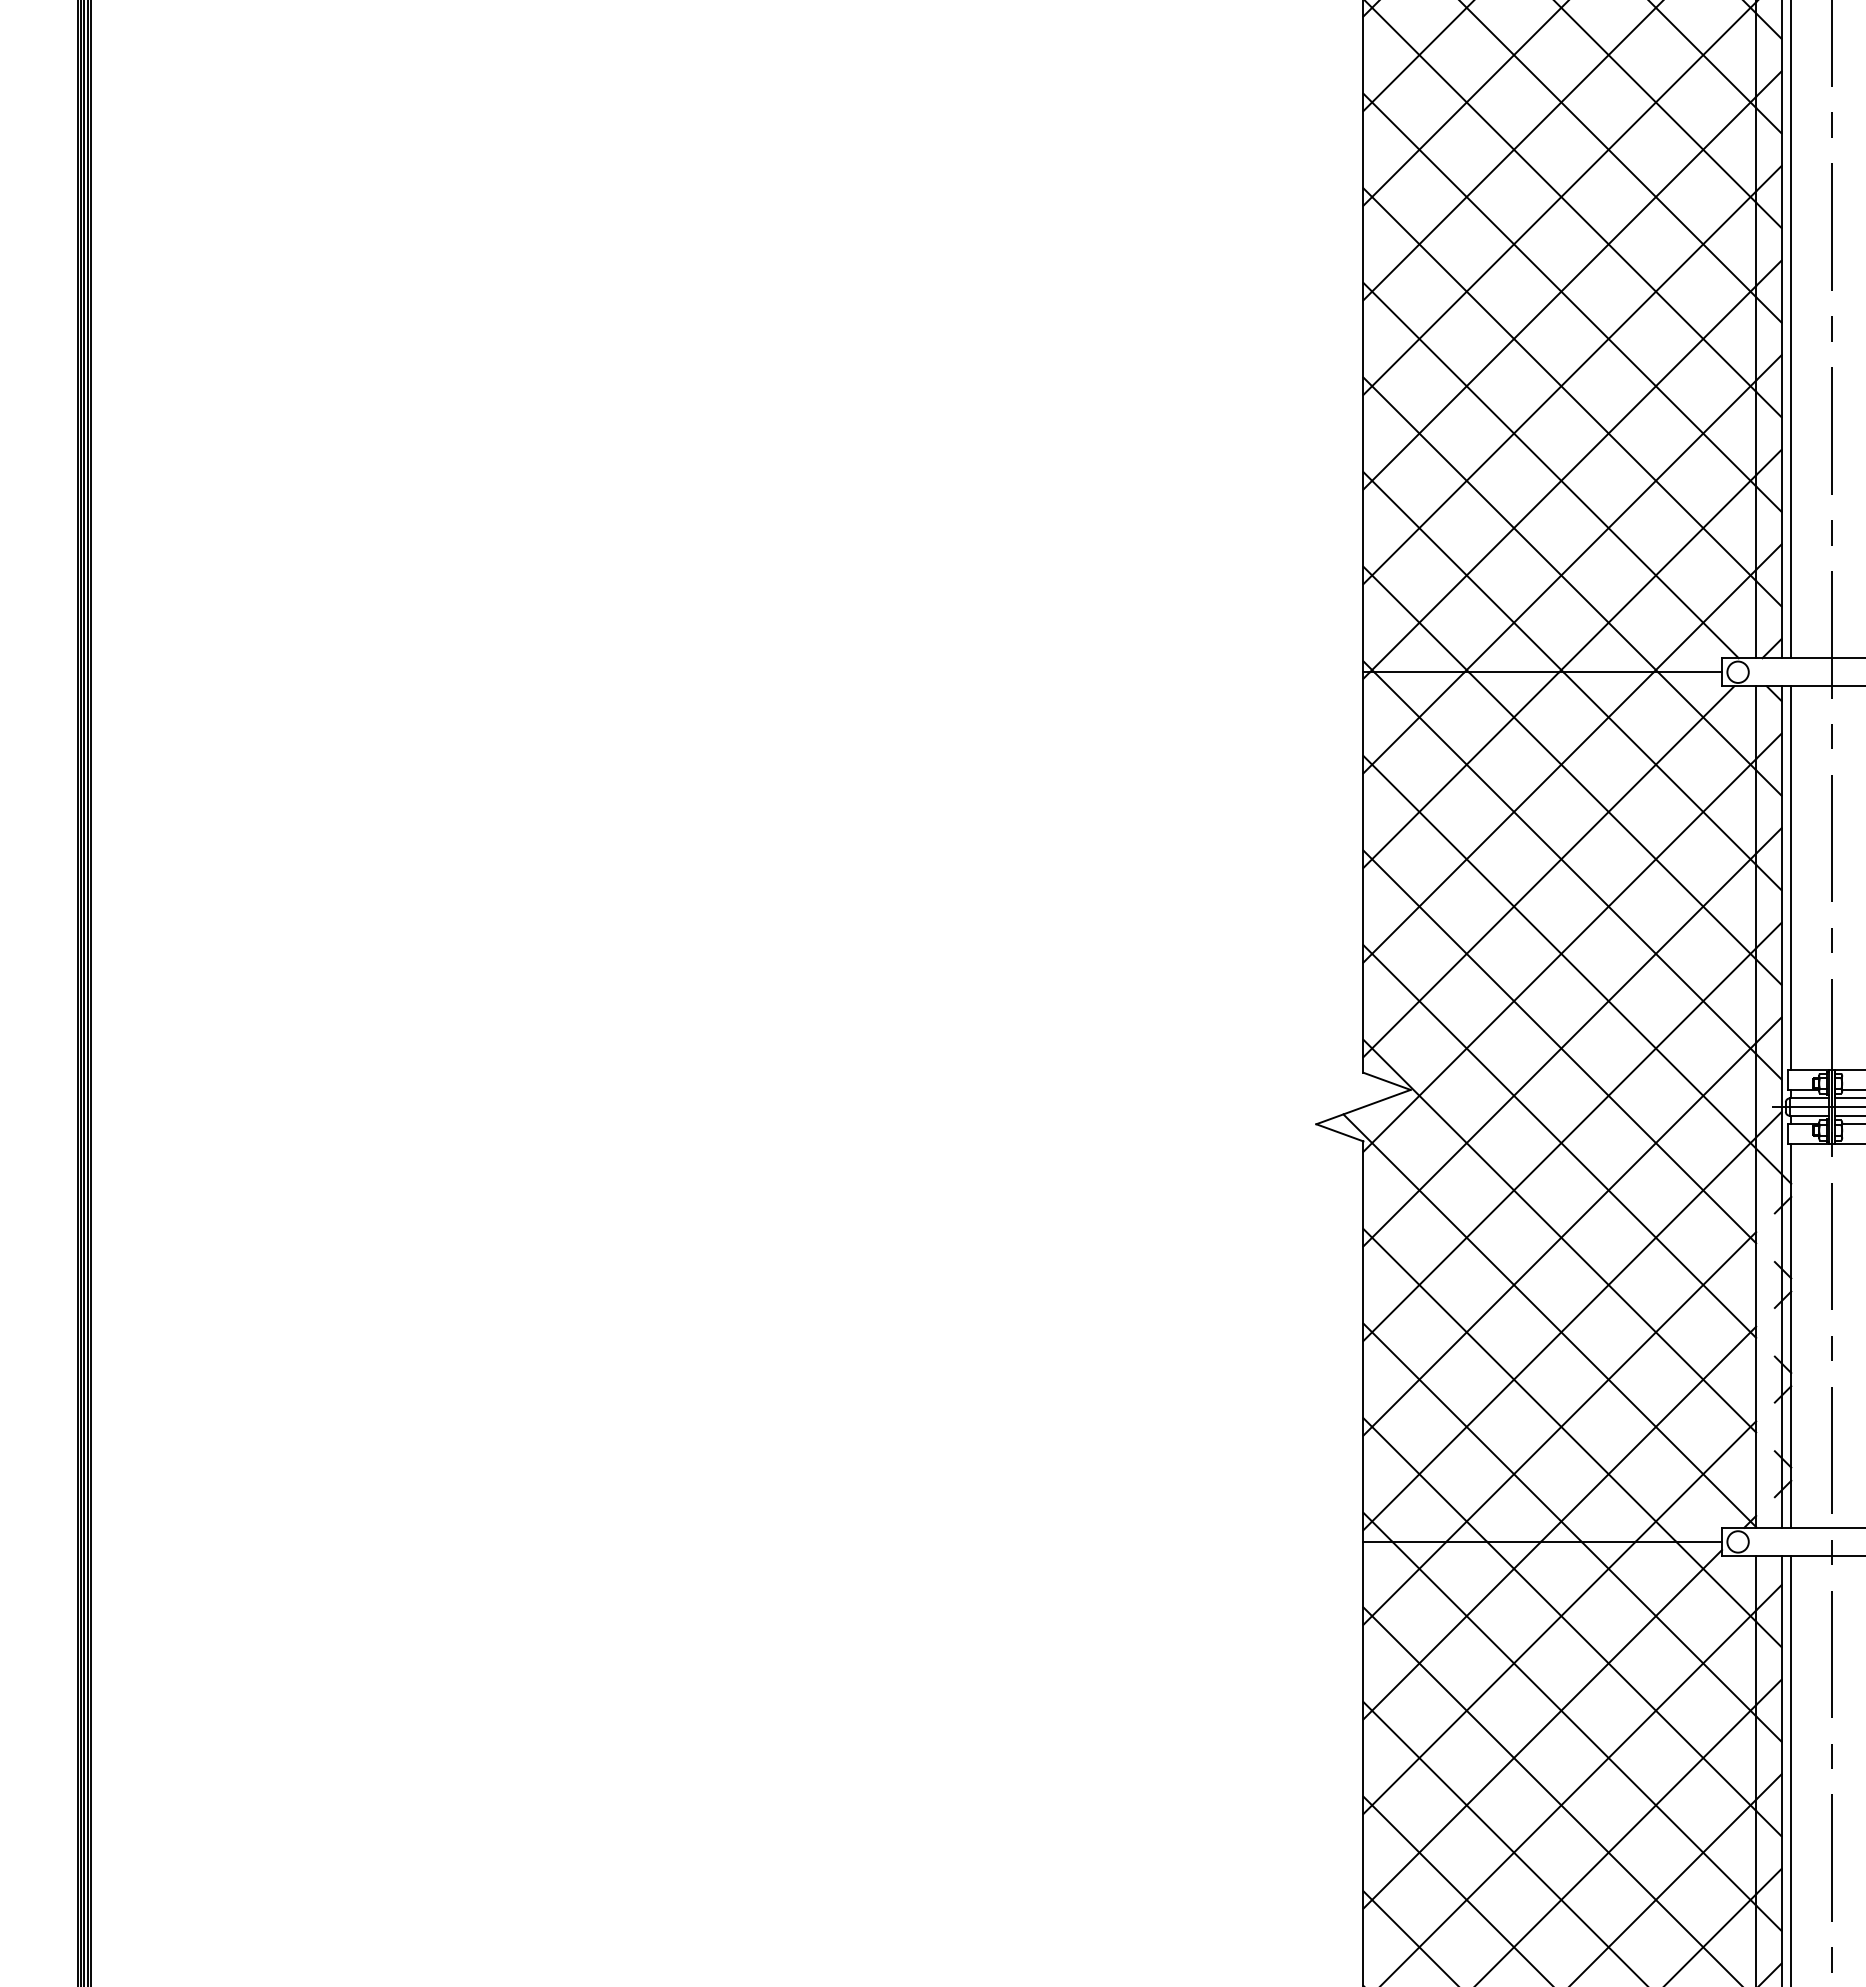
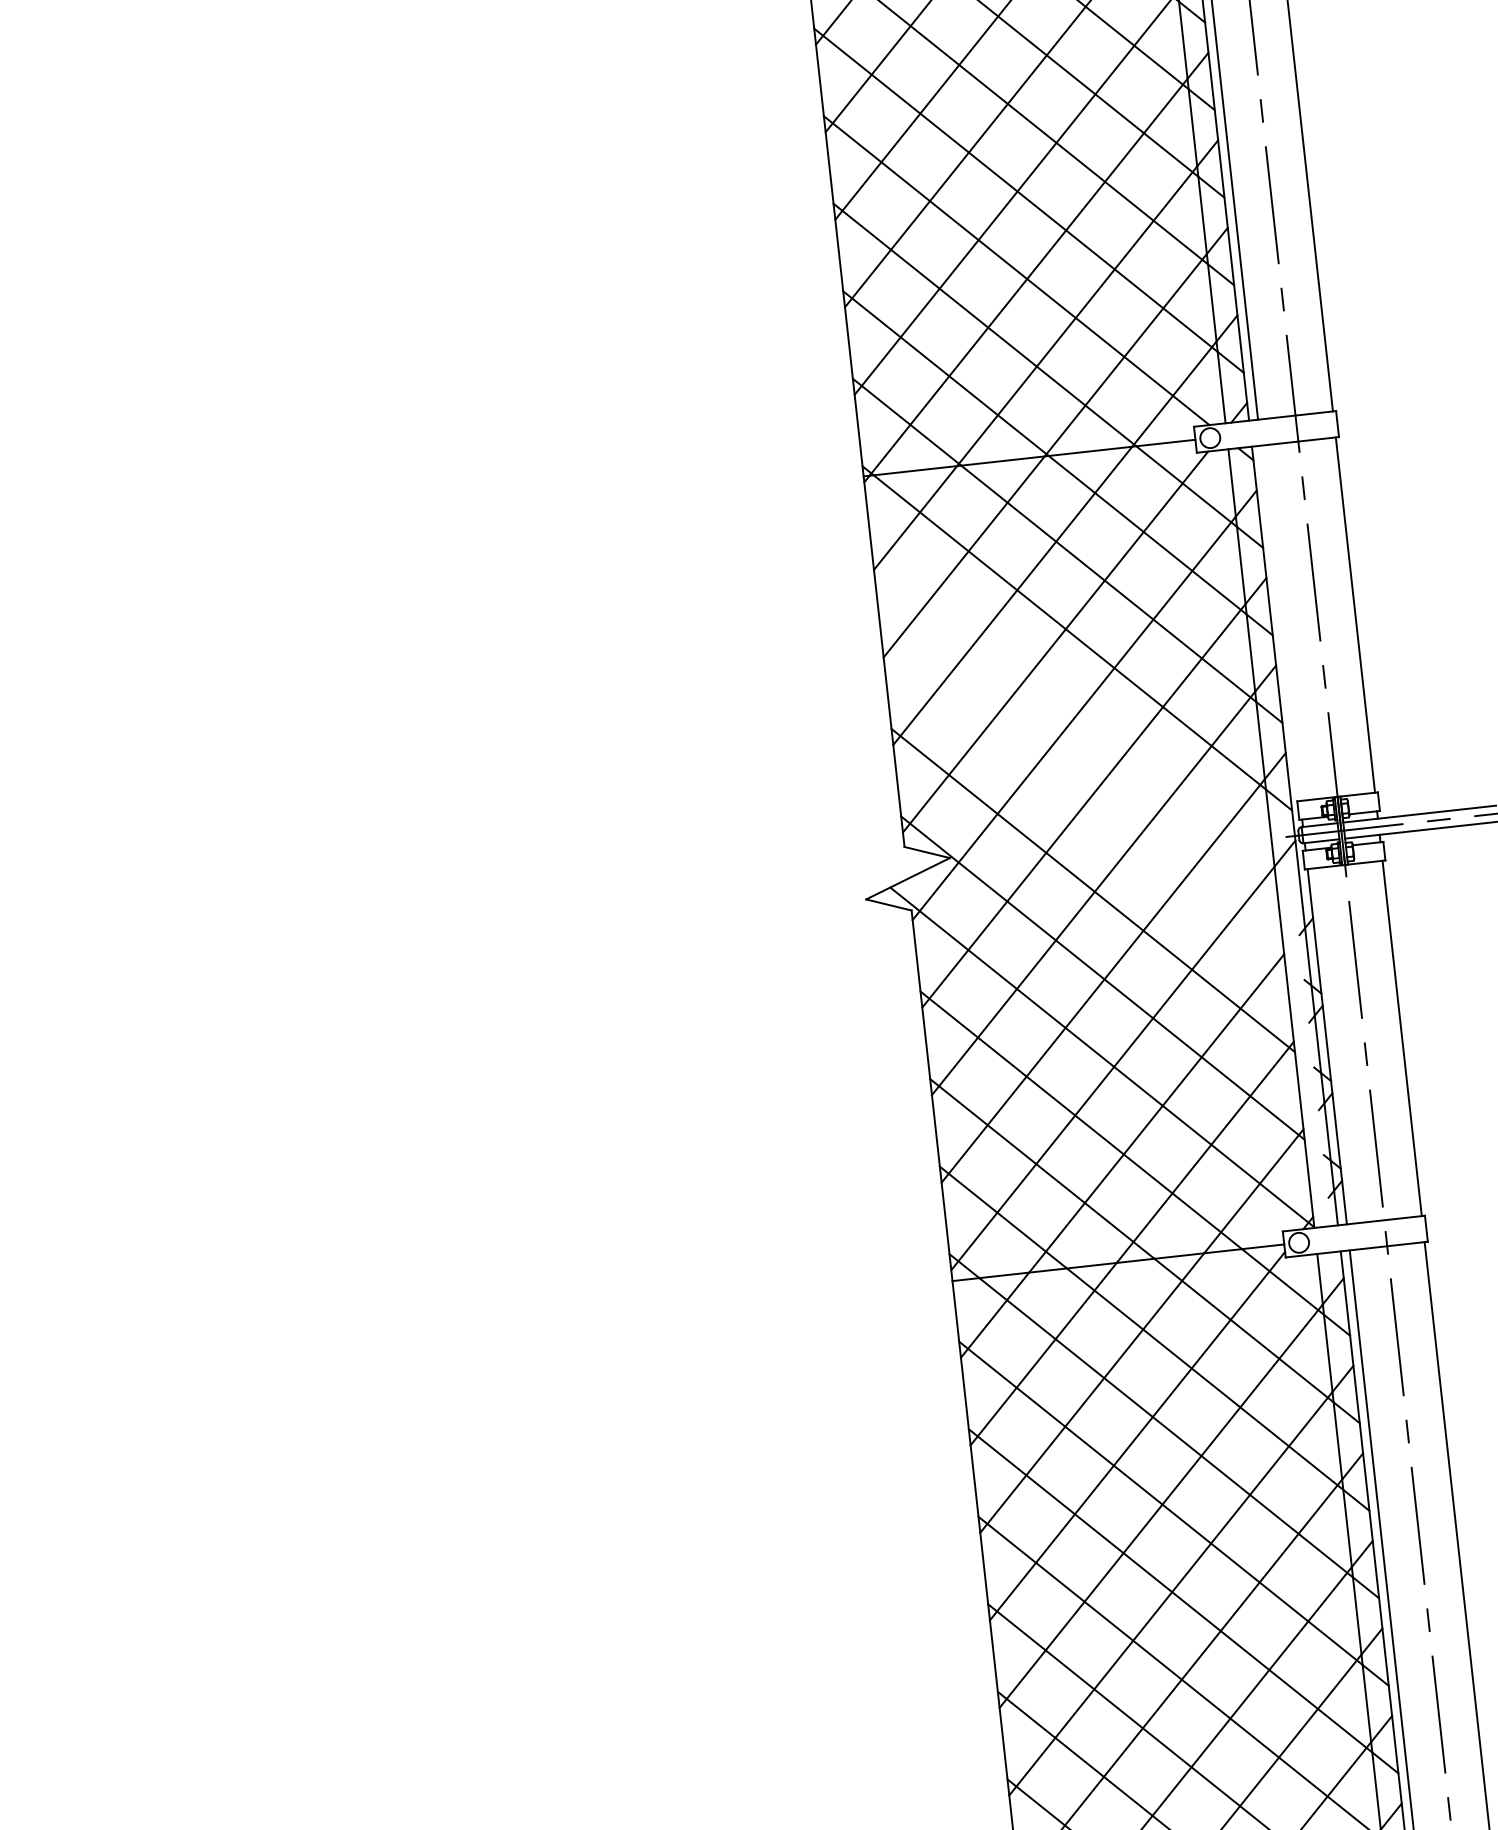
line: (1791, 878) -> (1280, 623), removed
line: (1577, 969) -> (1092, 729), removed
line: (1559, 1046) -> (1083, 802), removed

